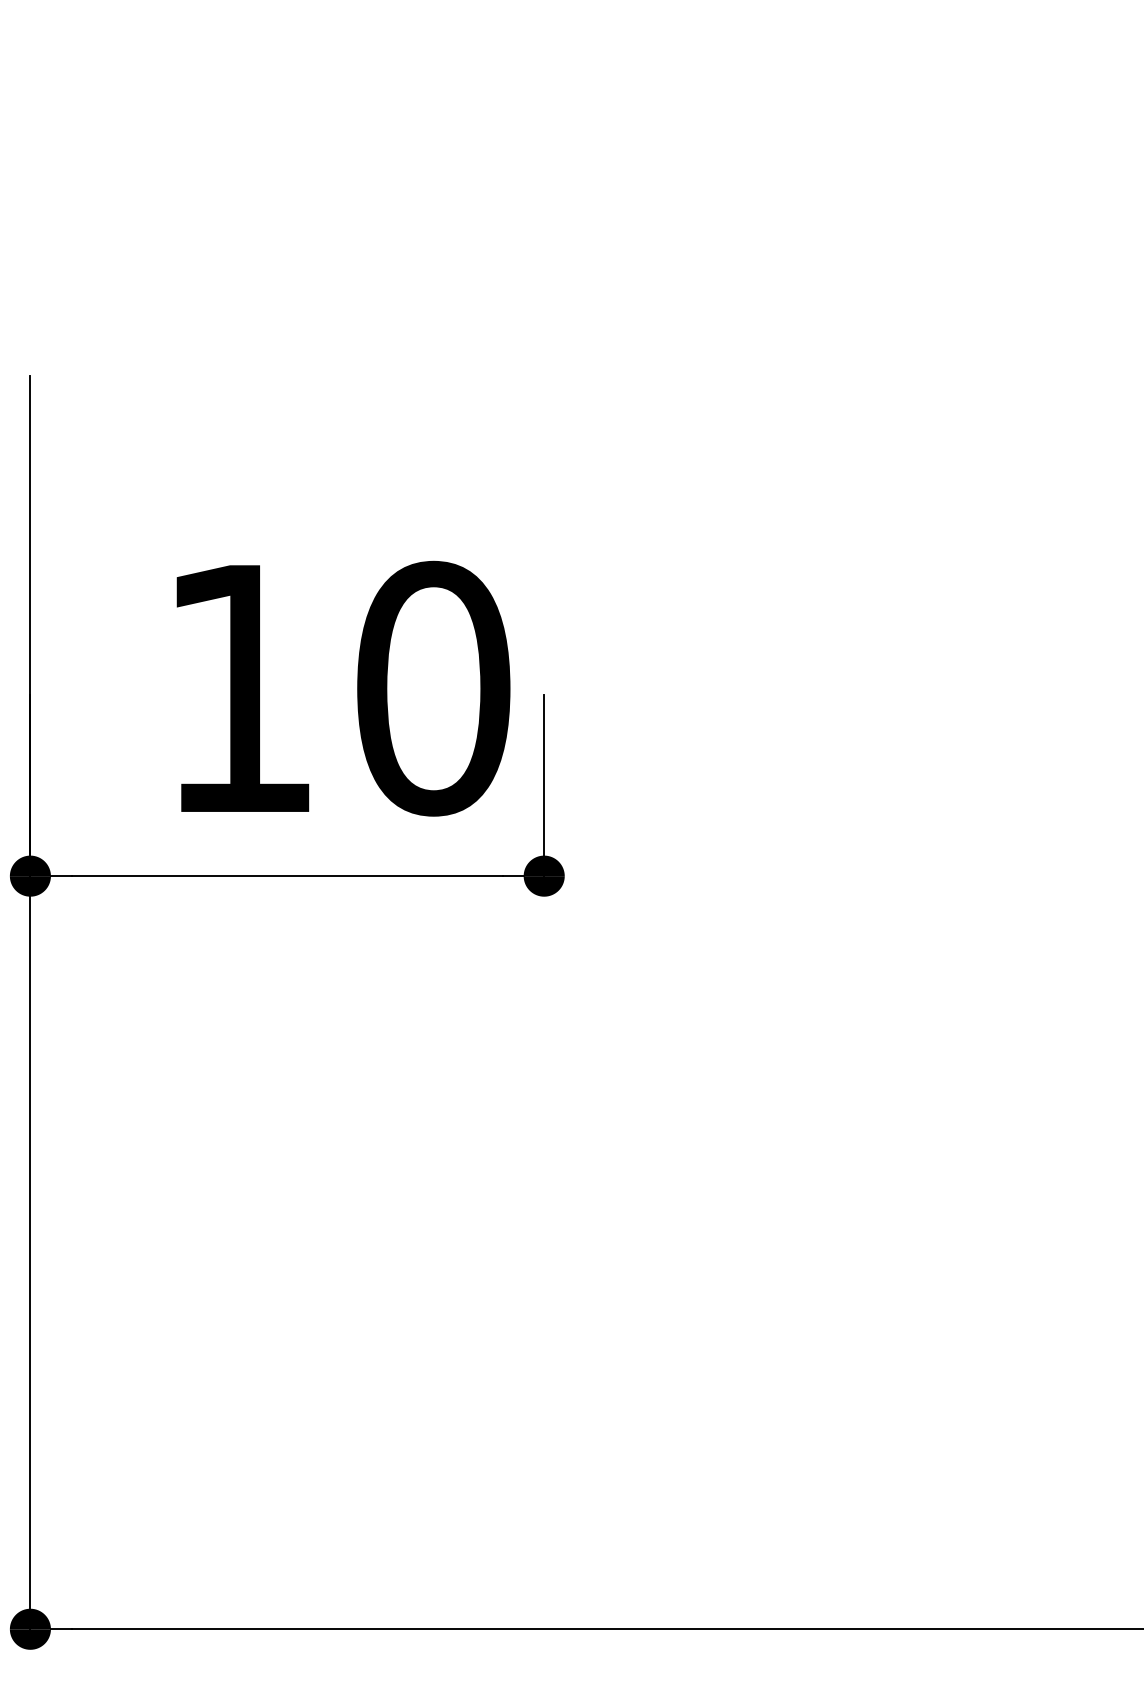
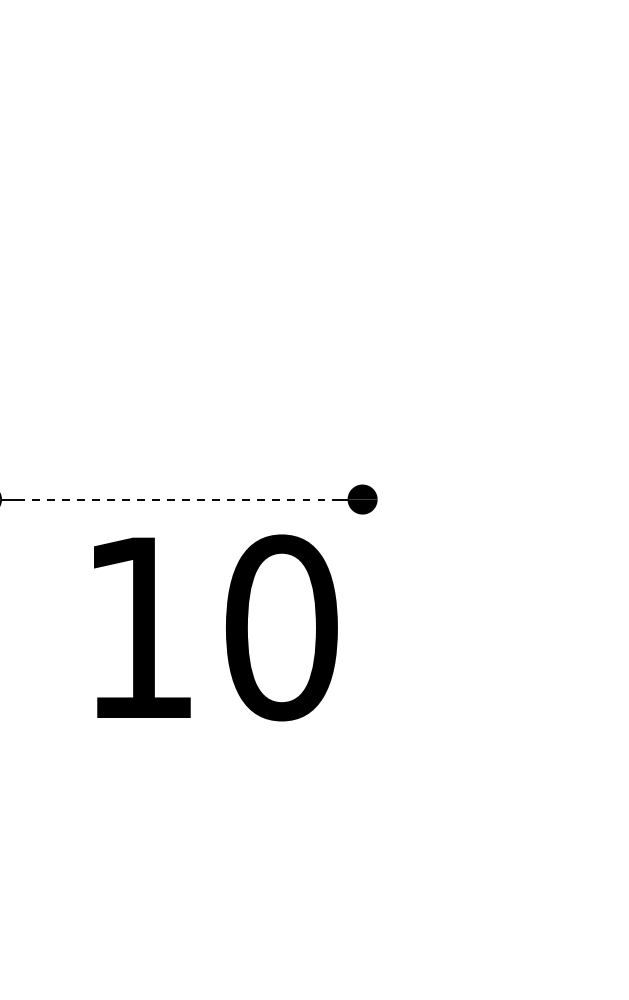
text: (343, 688) -> (215, 627), moved
line: (544, 785) -> (362, 433), removed
line: (287, 876) -> (174, 499), solid -> dashed

